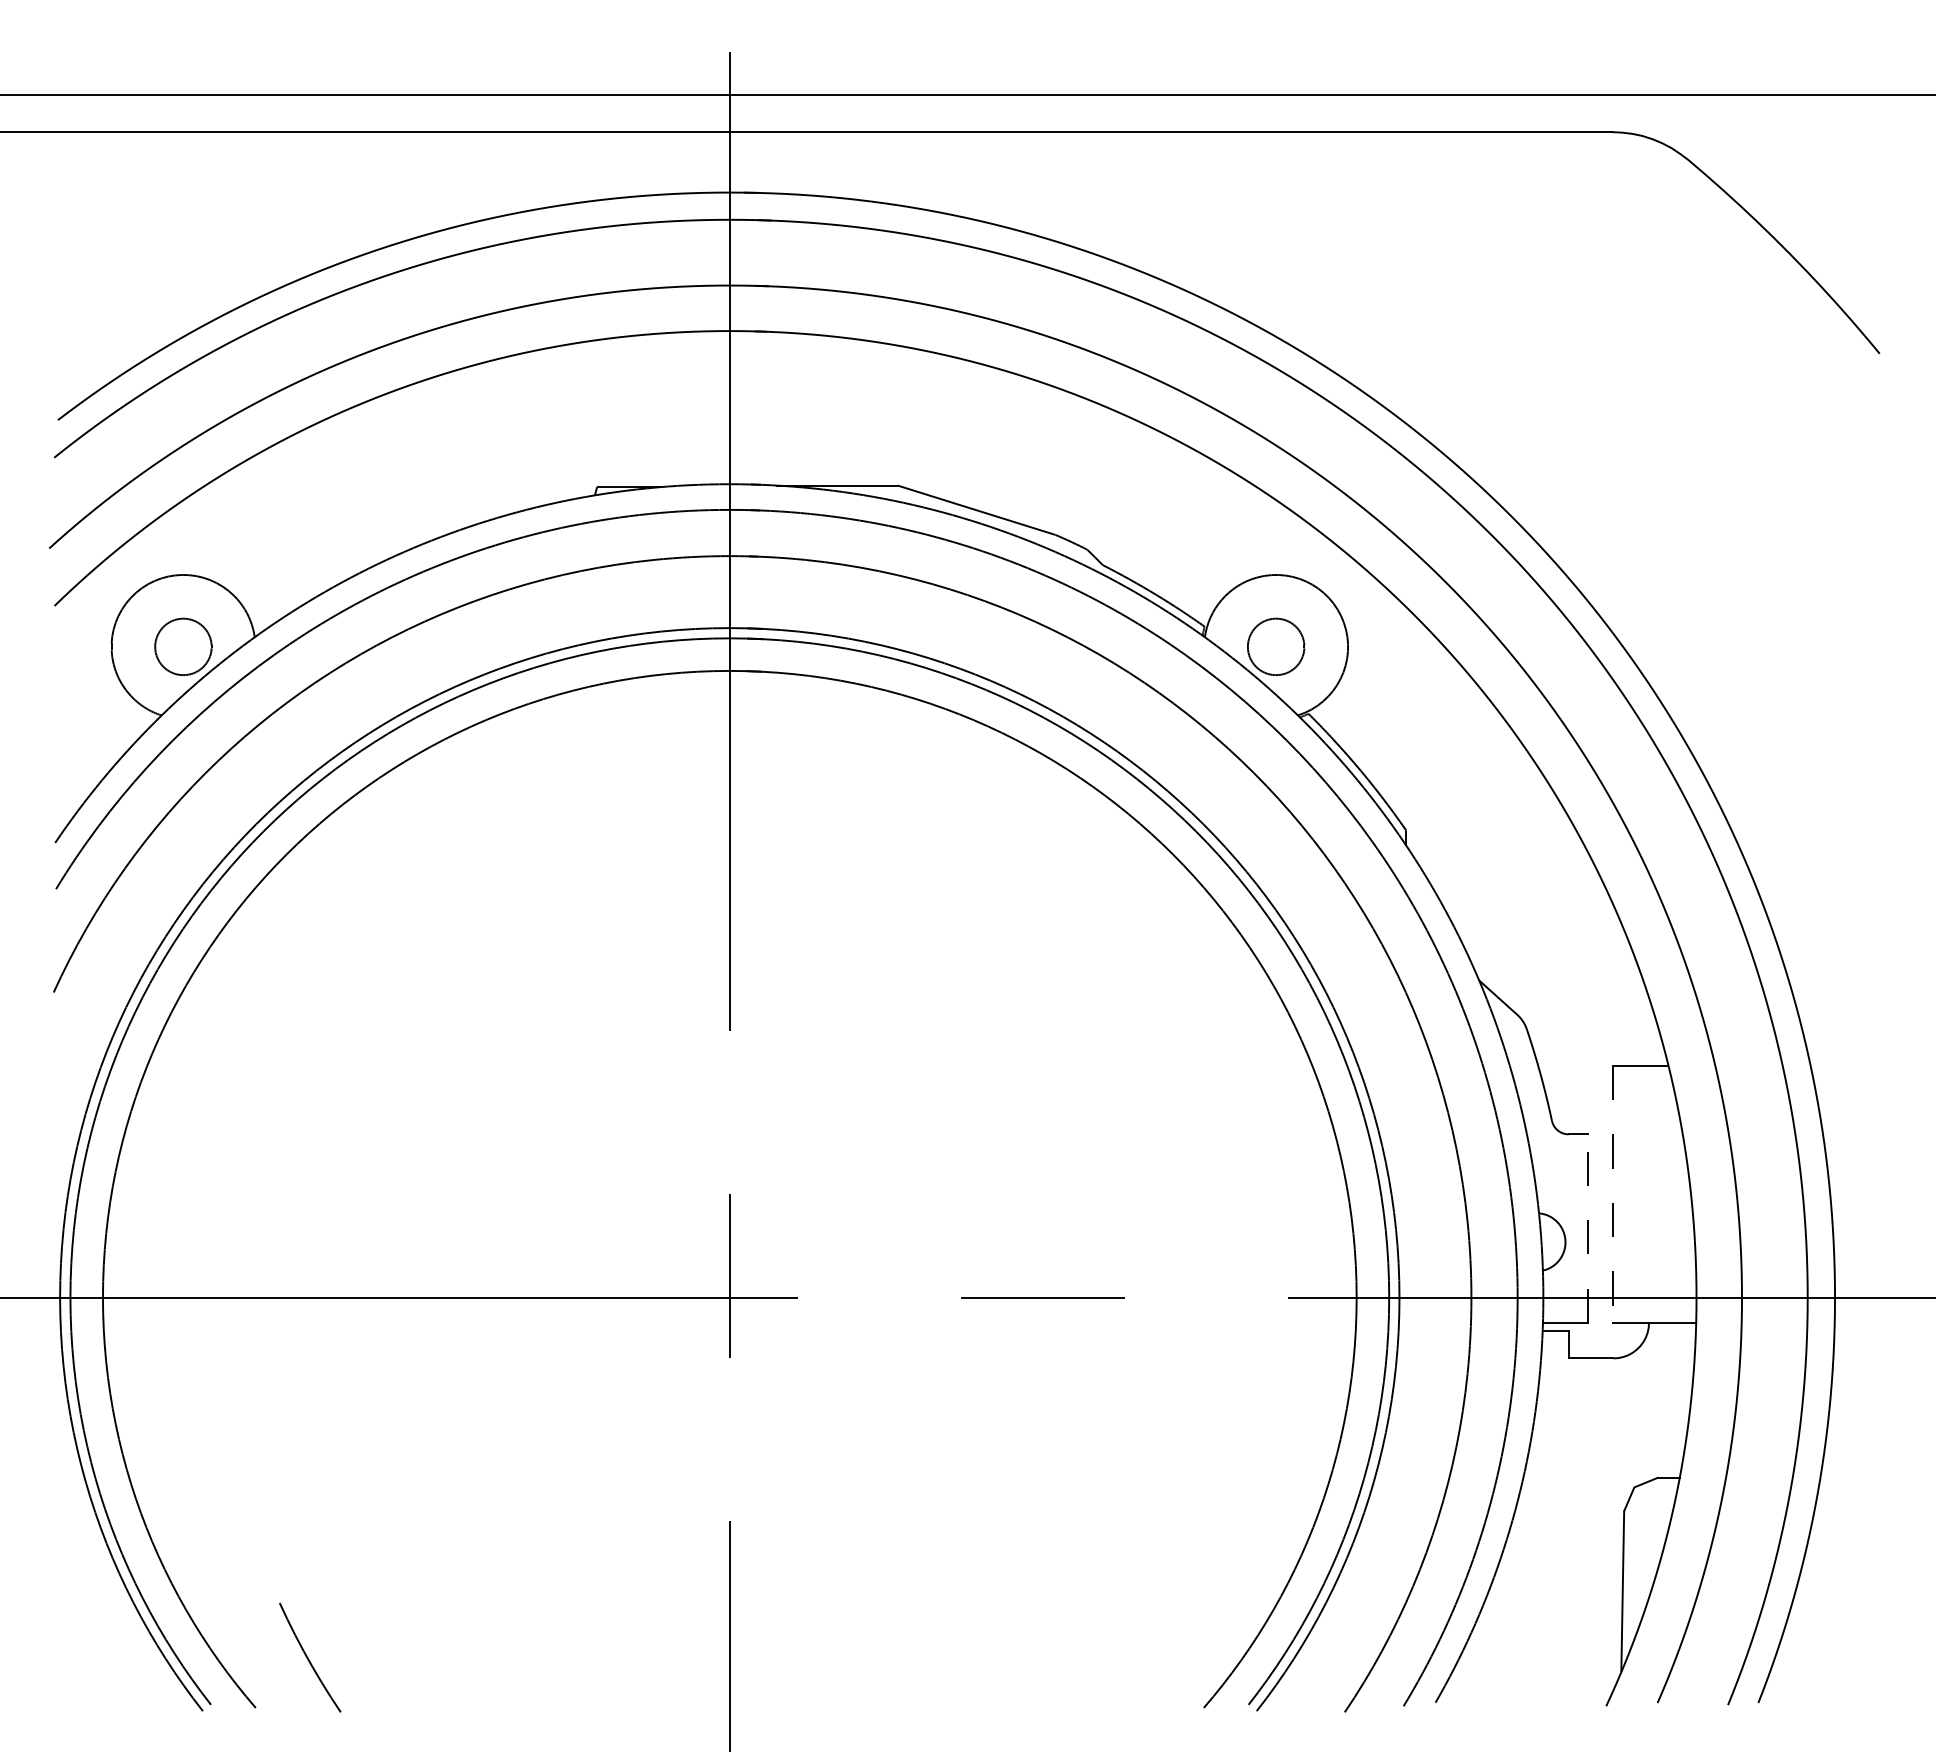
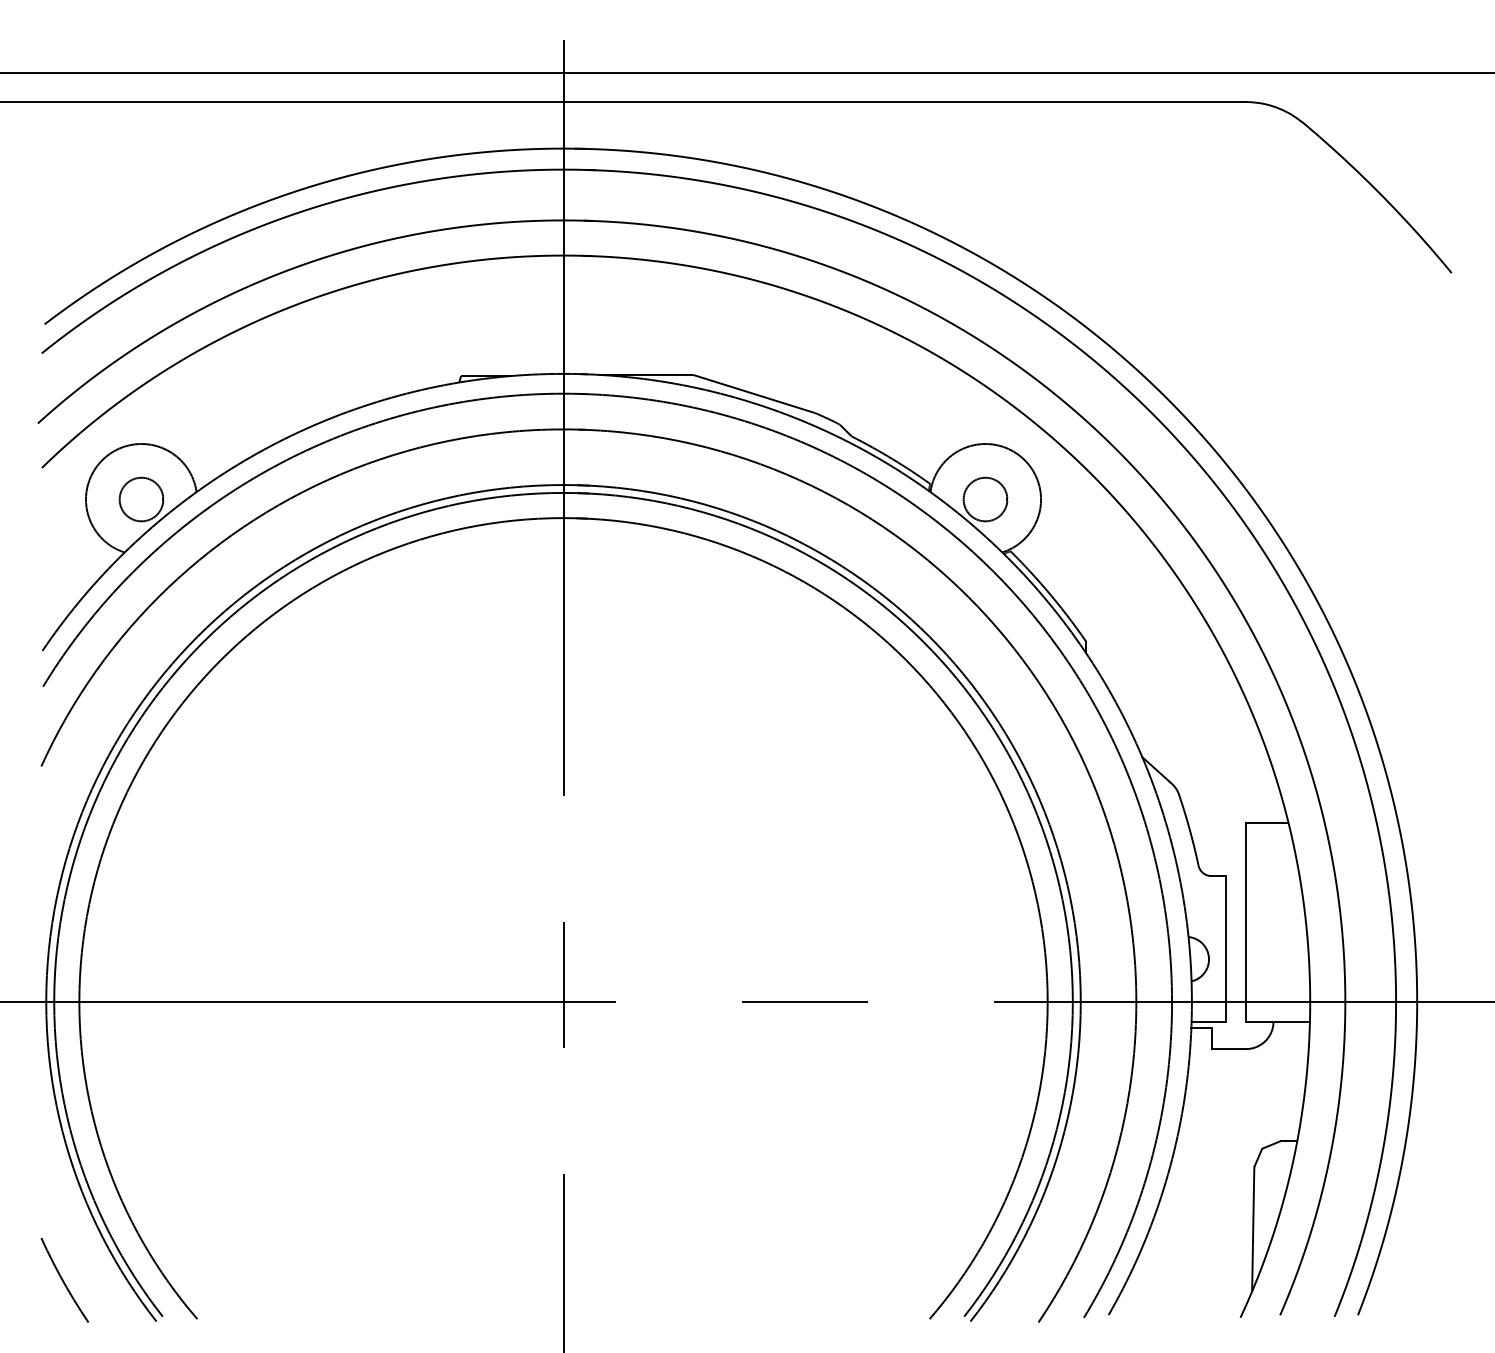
line: (1613, 1194) -> (1246, 922), dashed -> solid
line: (1587, 1228) -> (1226, 948), dashed -> solid
curve: (308, 1657) -> (63, 1280), moved

